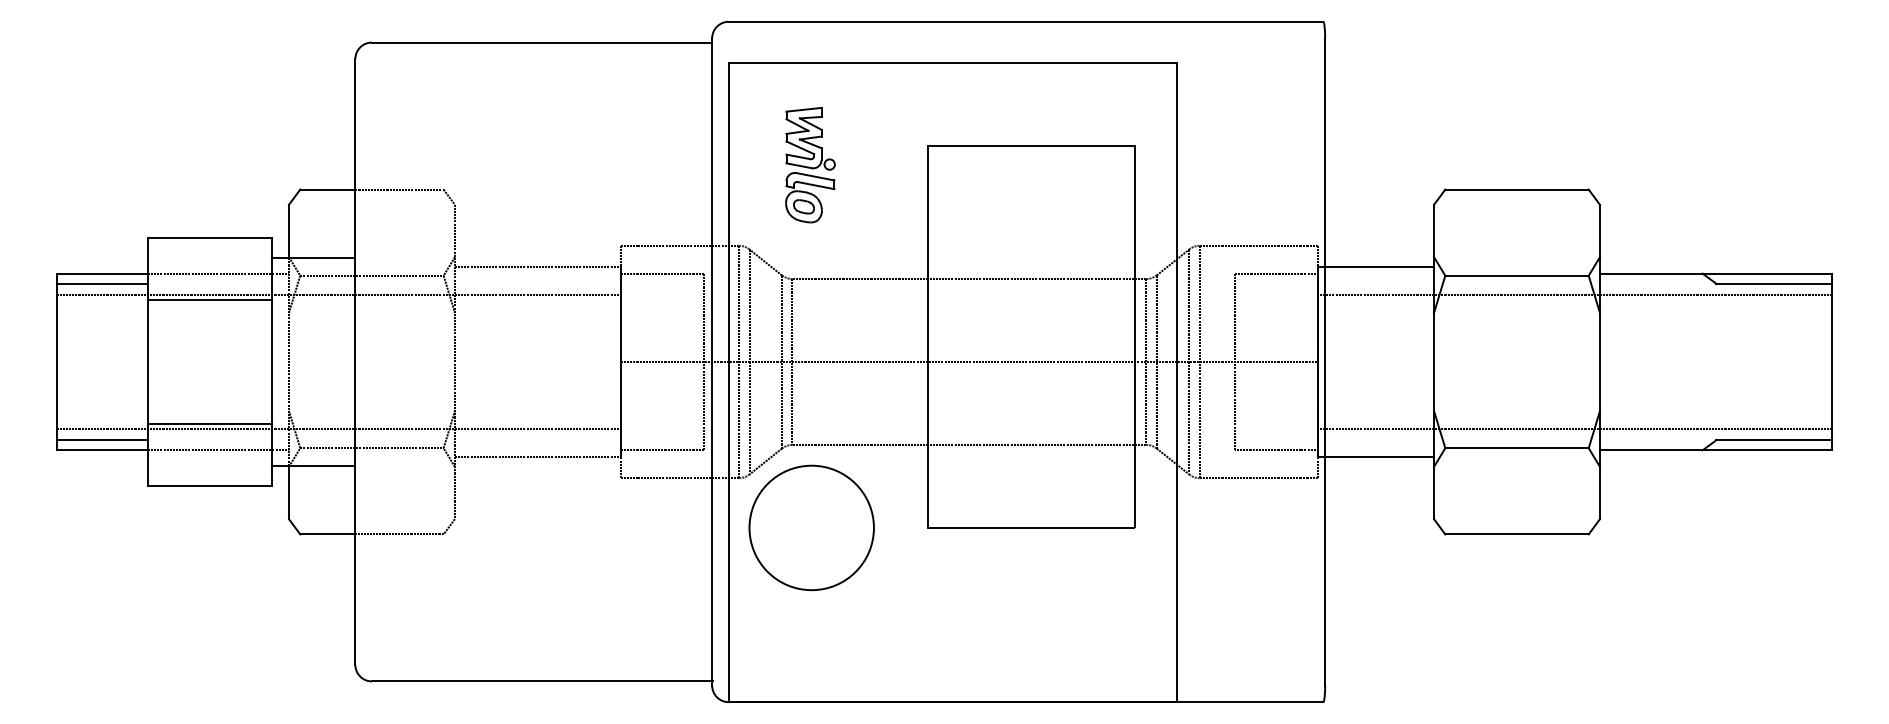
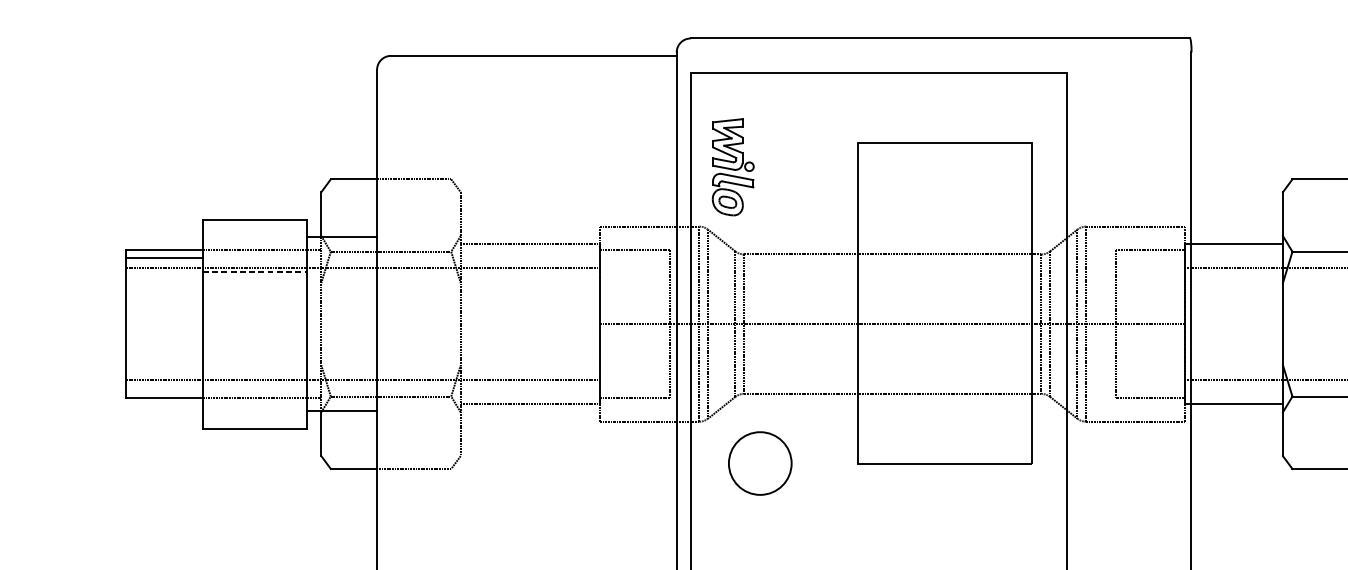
part: (810, 165) -> (733, 167), moved
line: (210, 299) -> (255, 271), solid -> dashed
line: (209, 424) -> (254, 376), removed
line: (101, 440) -> (163, 390), removed
circle: (811, 527) -> (760, 463), size x0.6

